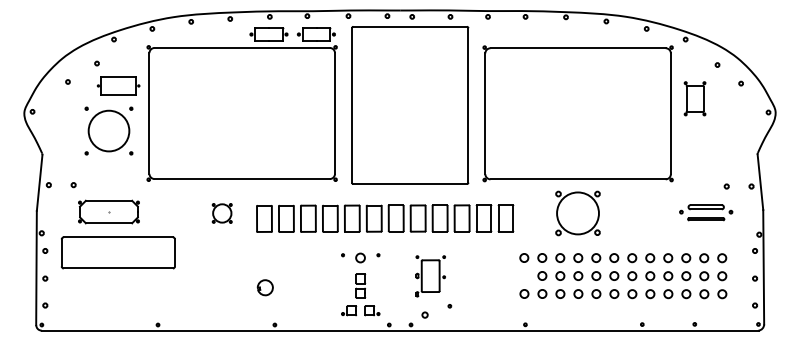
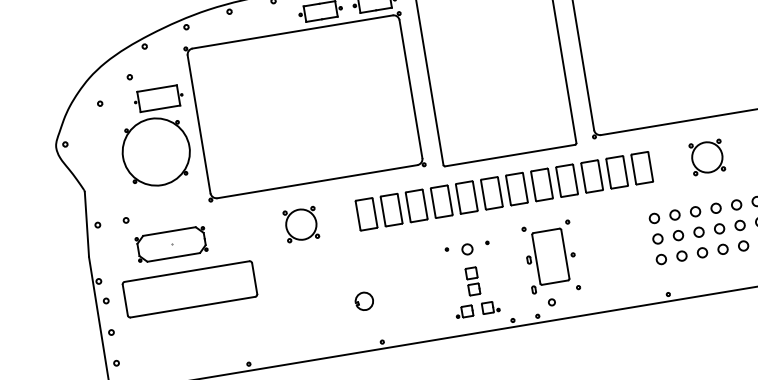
circle: (108, 131) -> (155, 152), size x1.43
part: (221, 213) -> (300, 224), size x1.43
part: (577, 213) -> (706, 157), size x0.62
part: (385, 218) -> (504, 191), moved
circle: (524, 275) -> (657, 238), added
part: (430, 276) -> (550, 257), size x1.43

